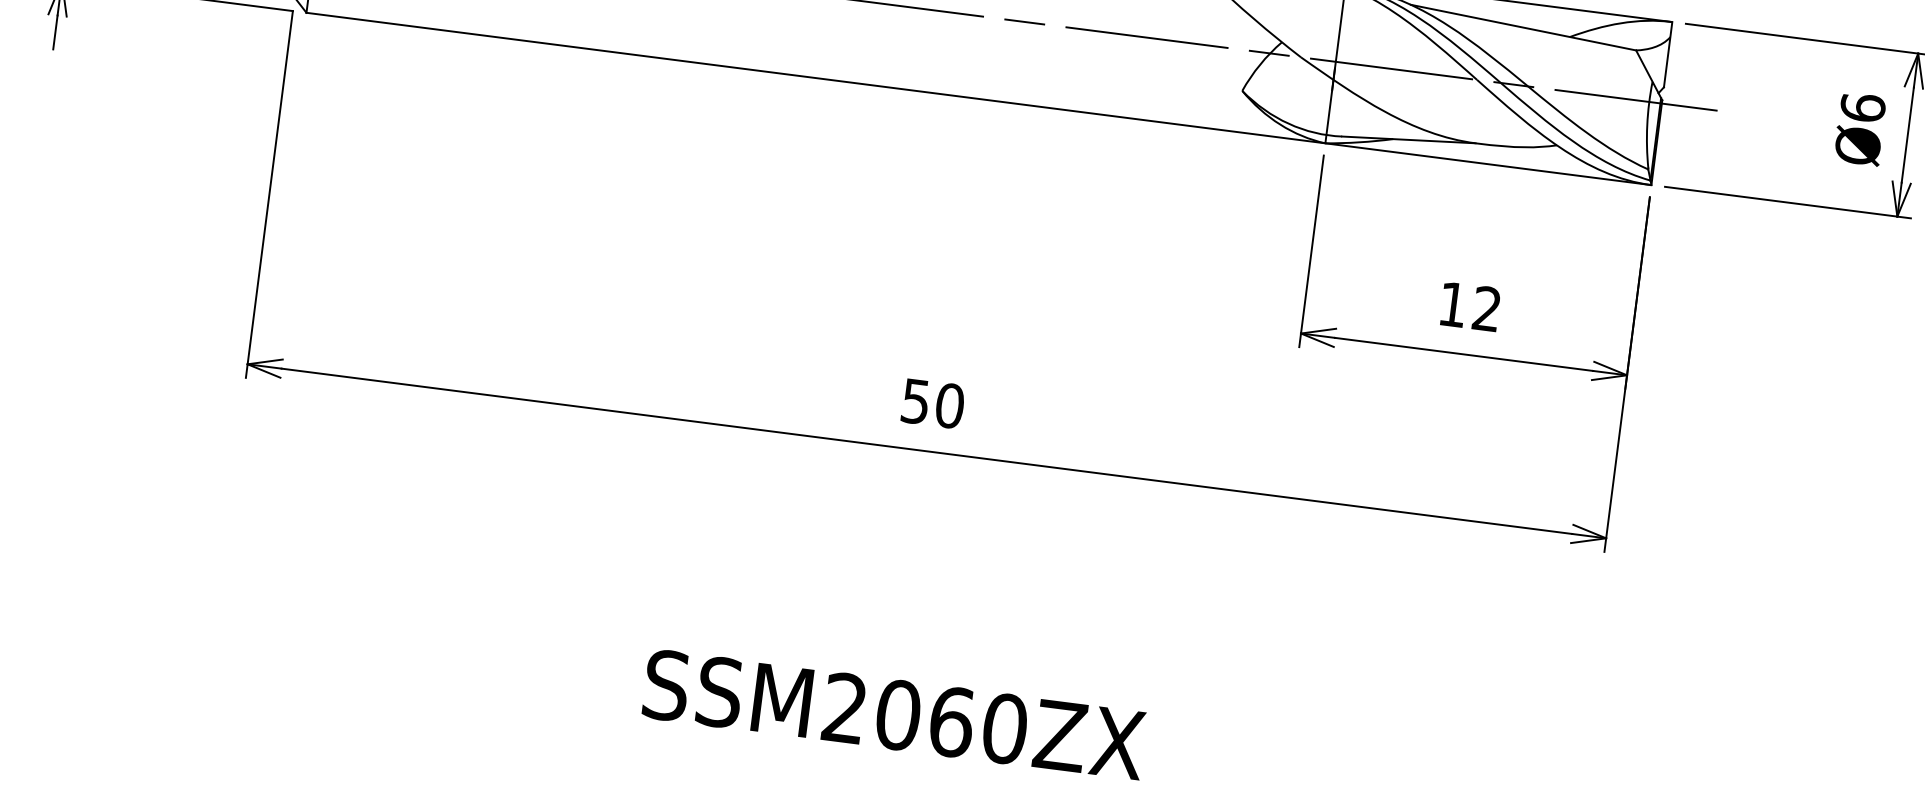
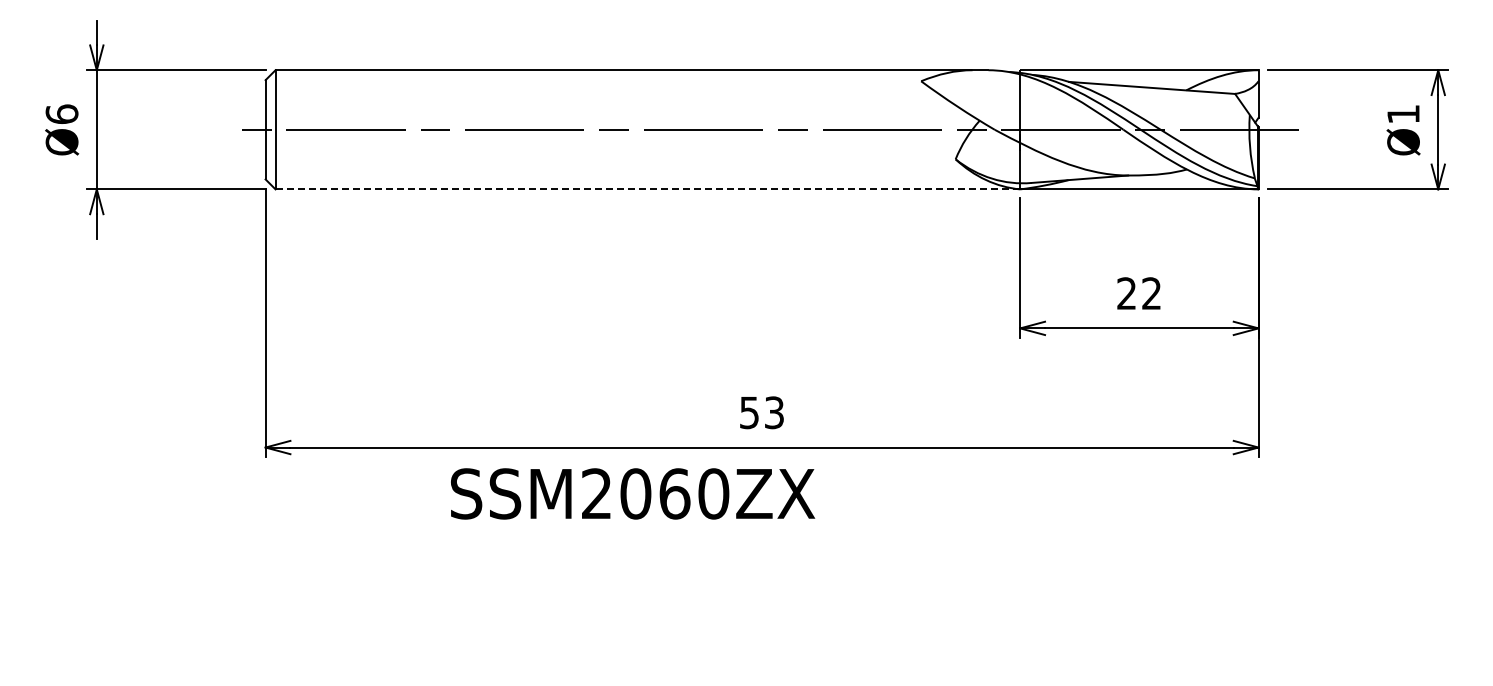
line: (816, 78) -> (648, 189), solid -> dashed
text: (1863, 106) -> (1403, 113), Ø6 -> Ø1
text: (1452, 304) -> (1126, 293), 12 -> 22
text: (950, 405) -> (774, 412), 50 -> 53
text: (895, 714) -> (633, 493), moved

